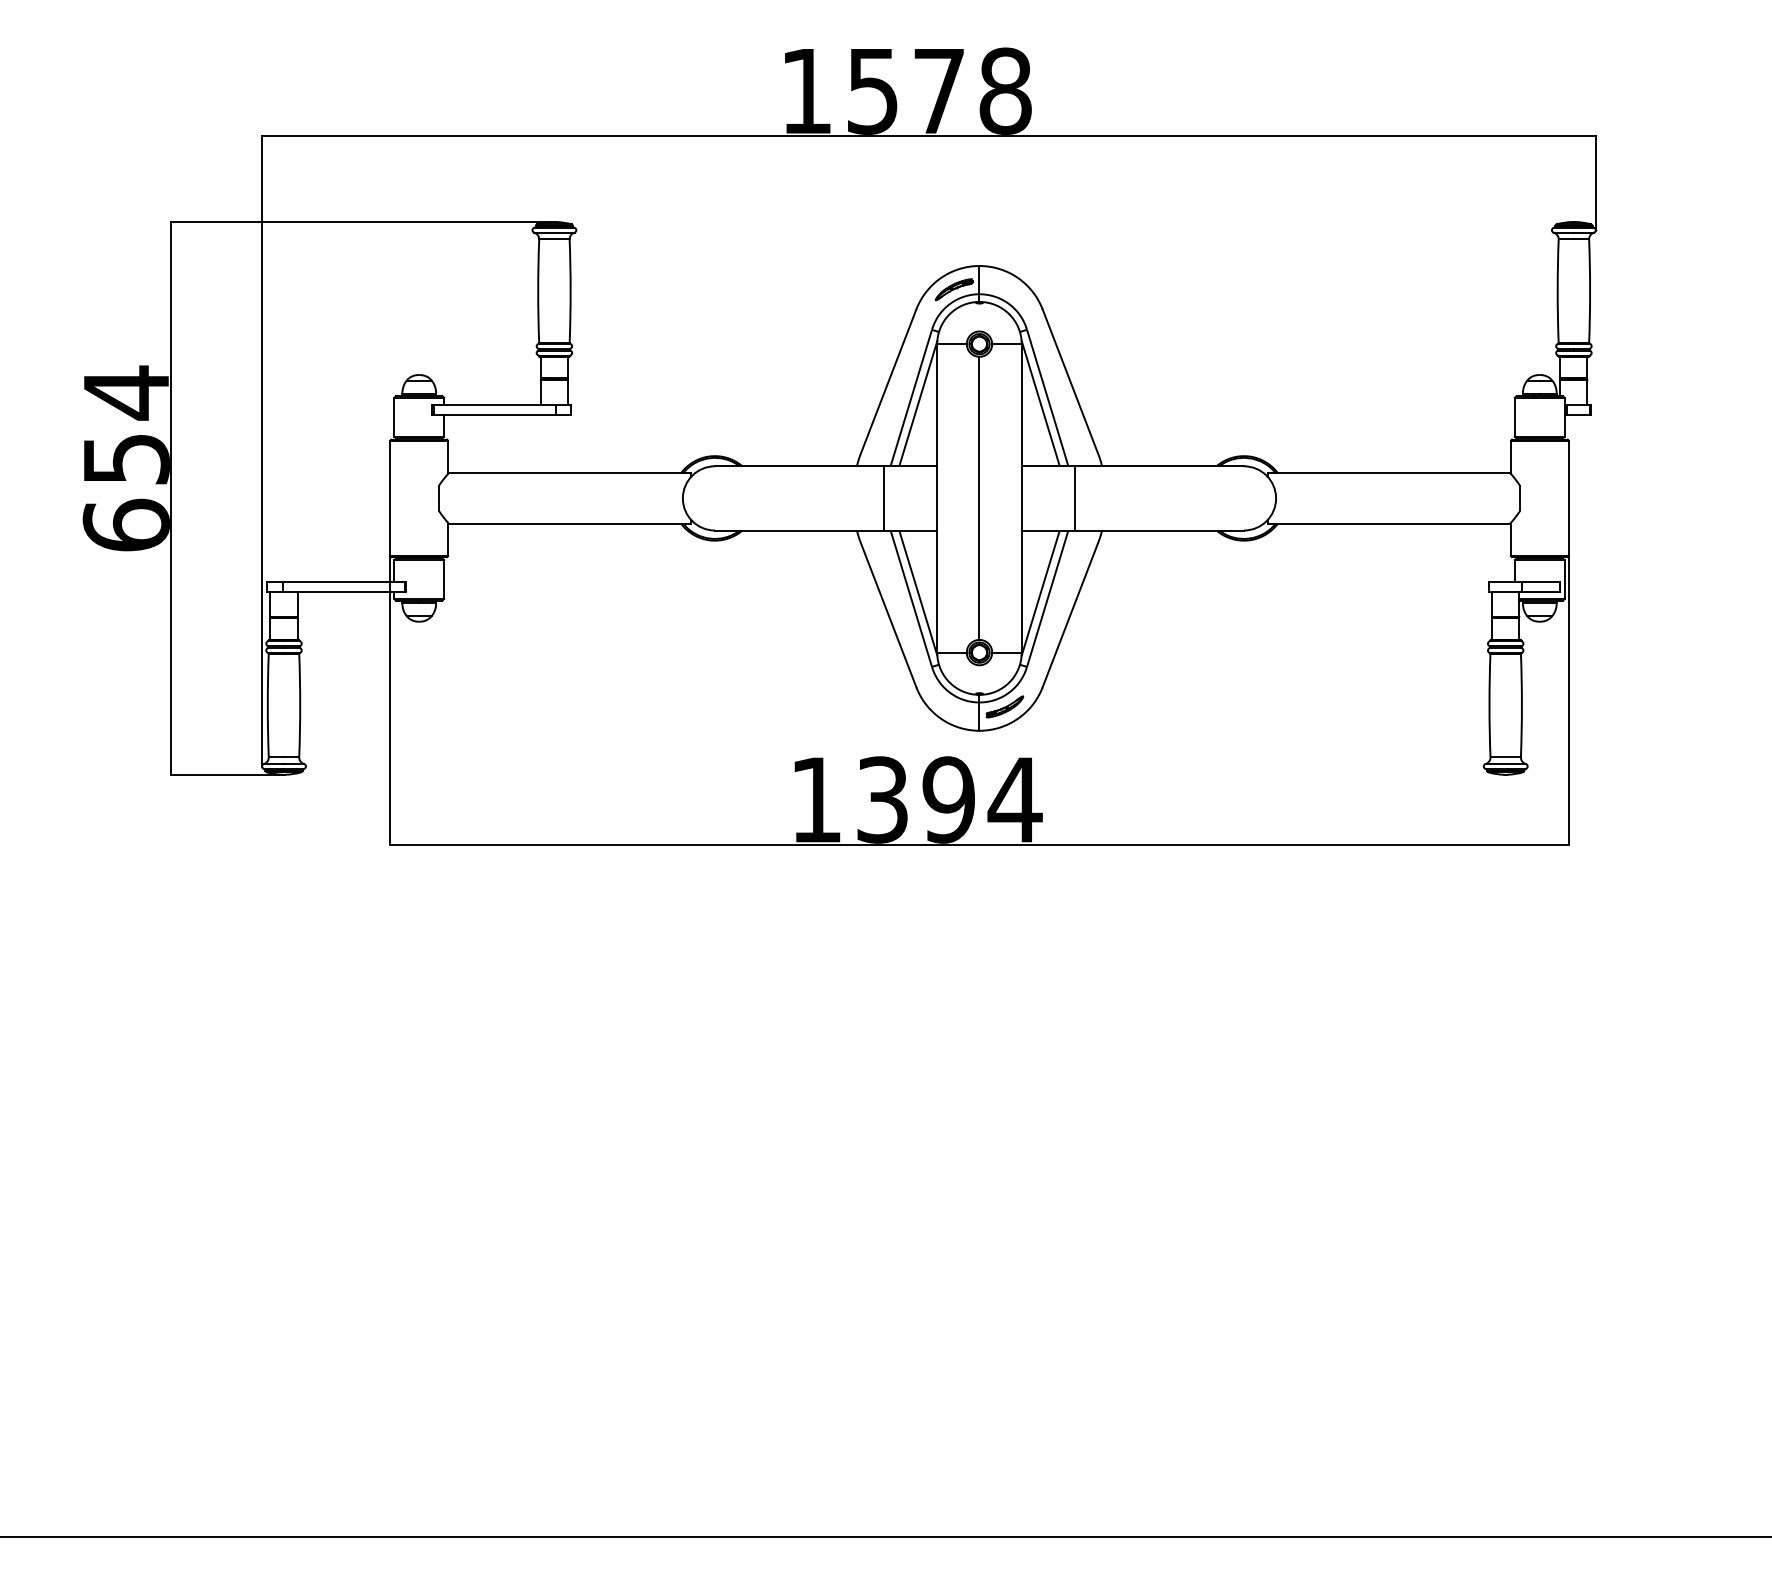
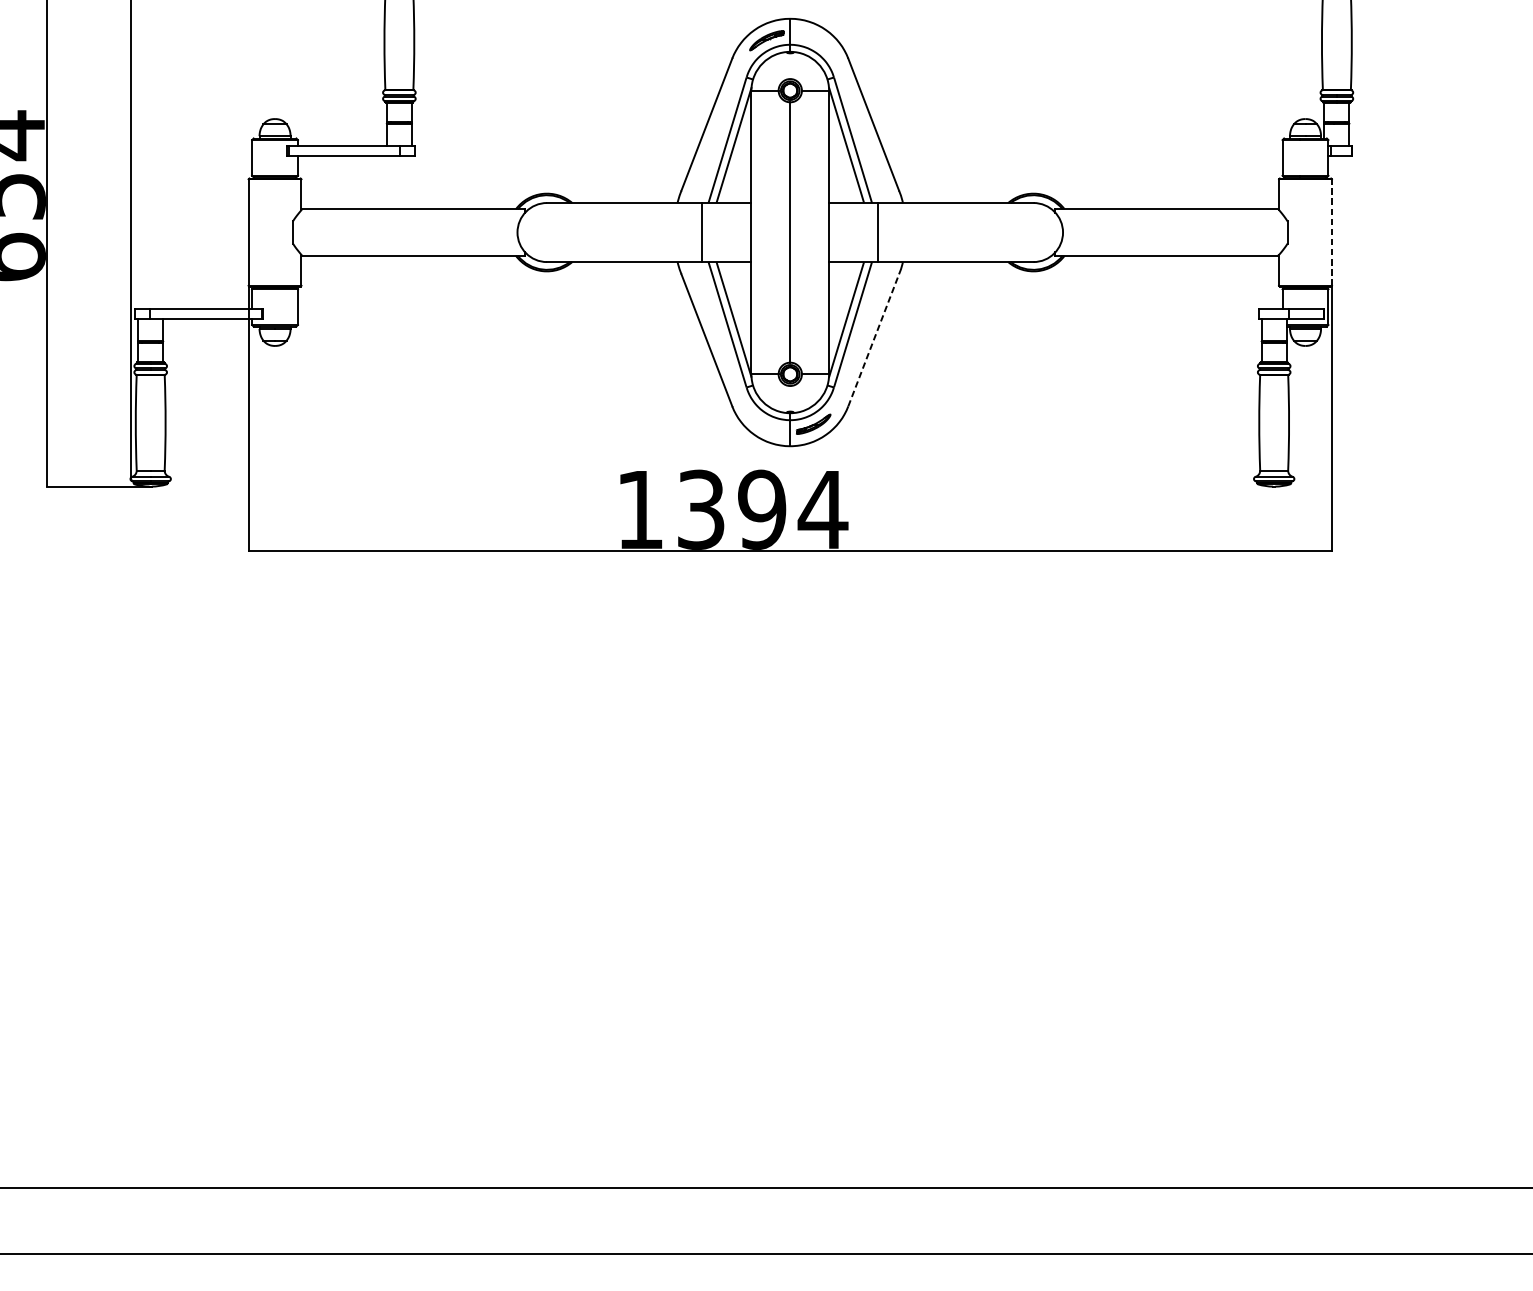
line: (1568, 498) -> (1331, 232), solid -> dashed
line: (1070, 615) -> (873, 340), solid -> dashed

